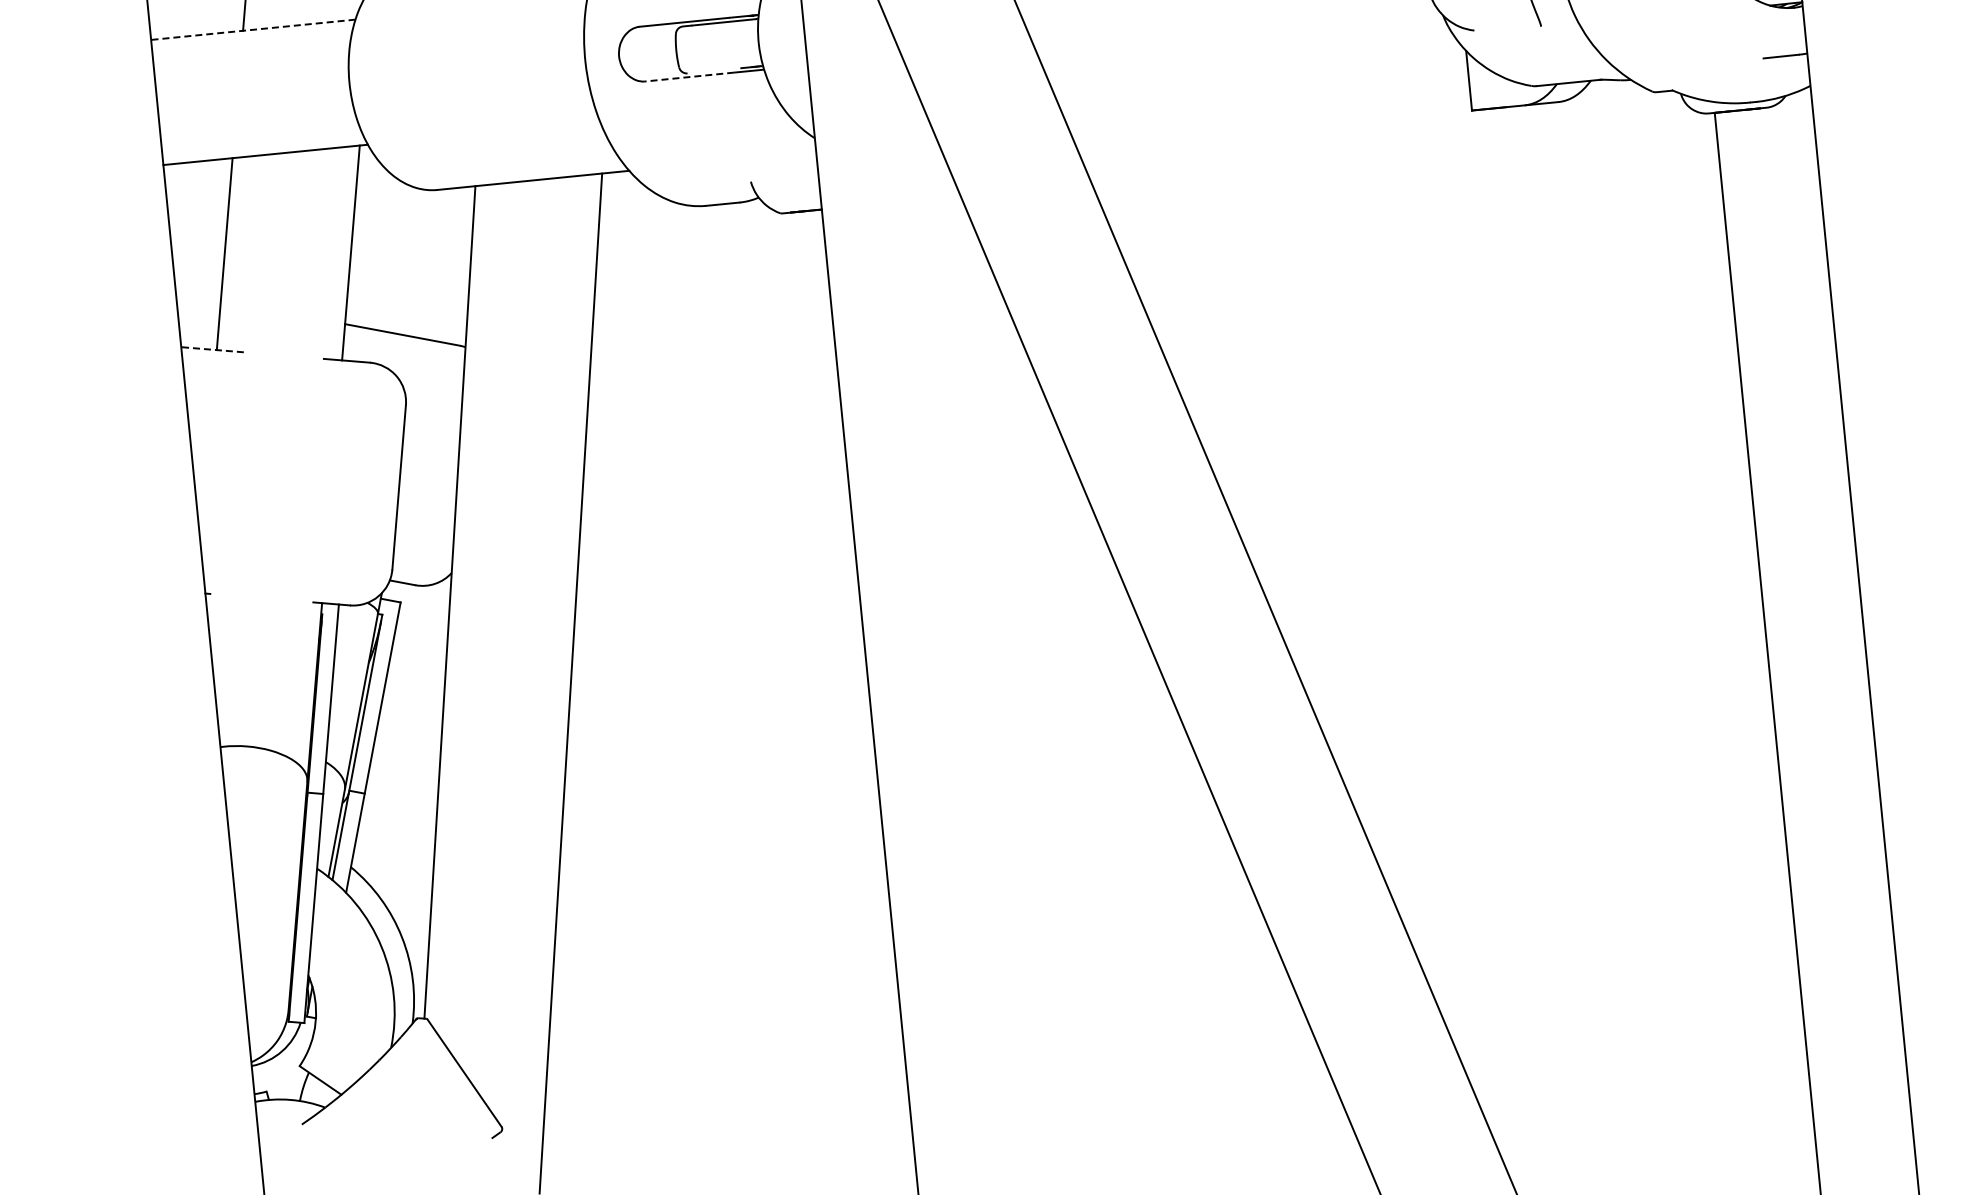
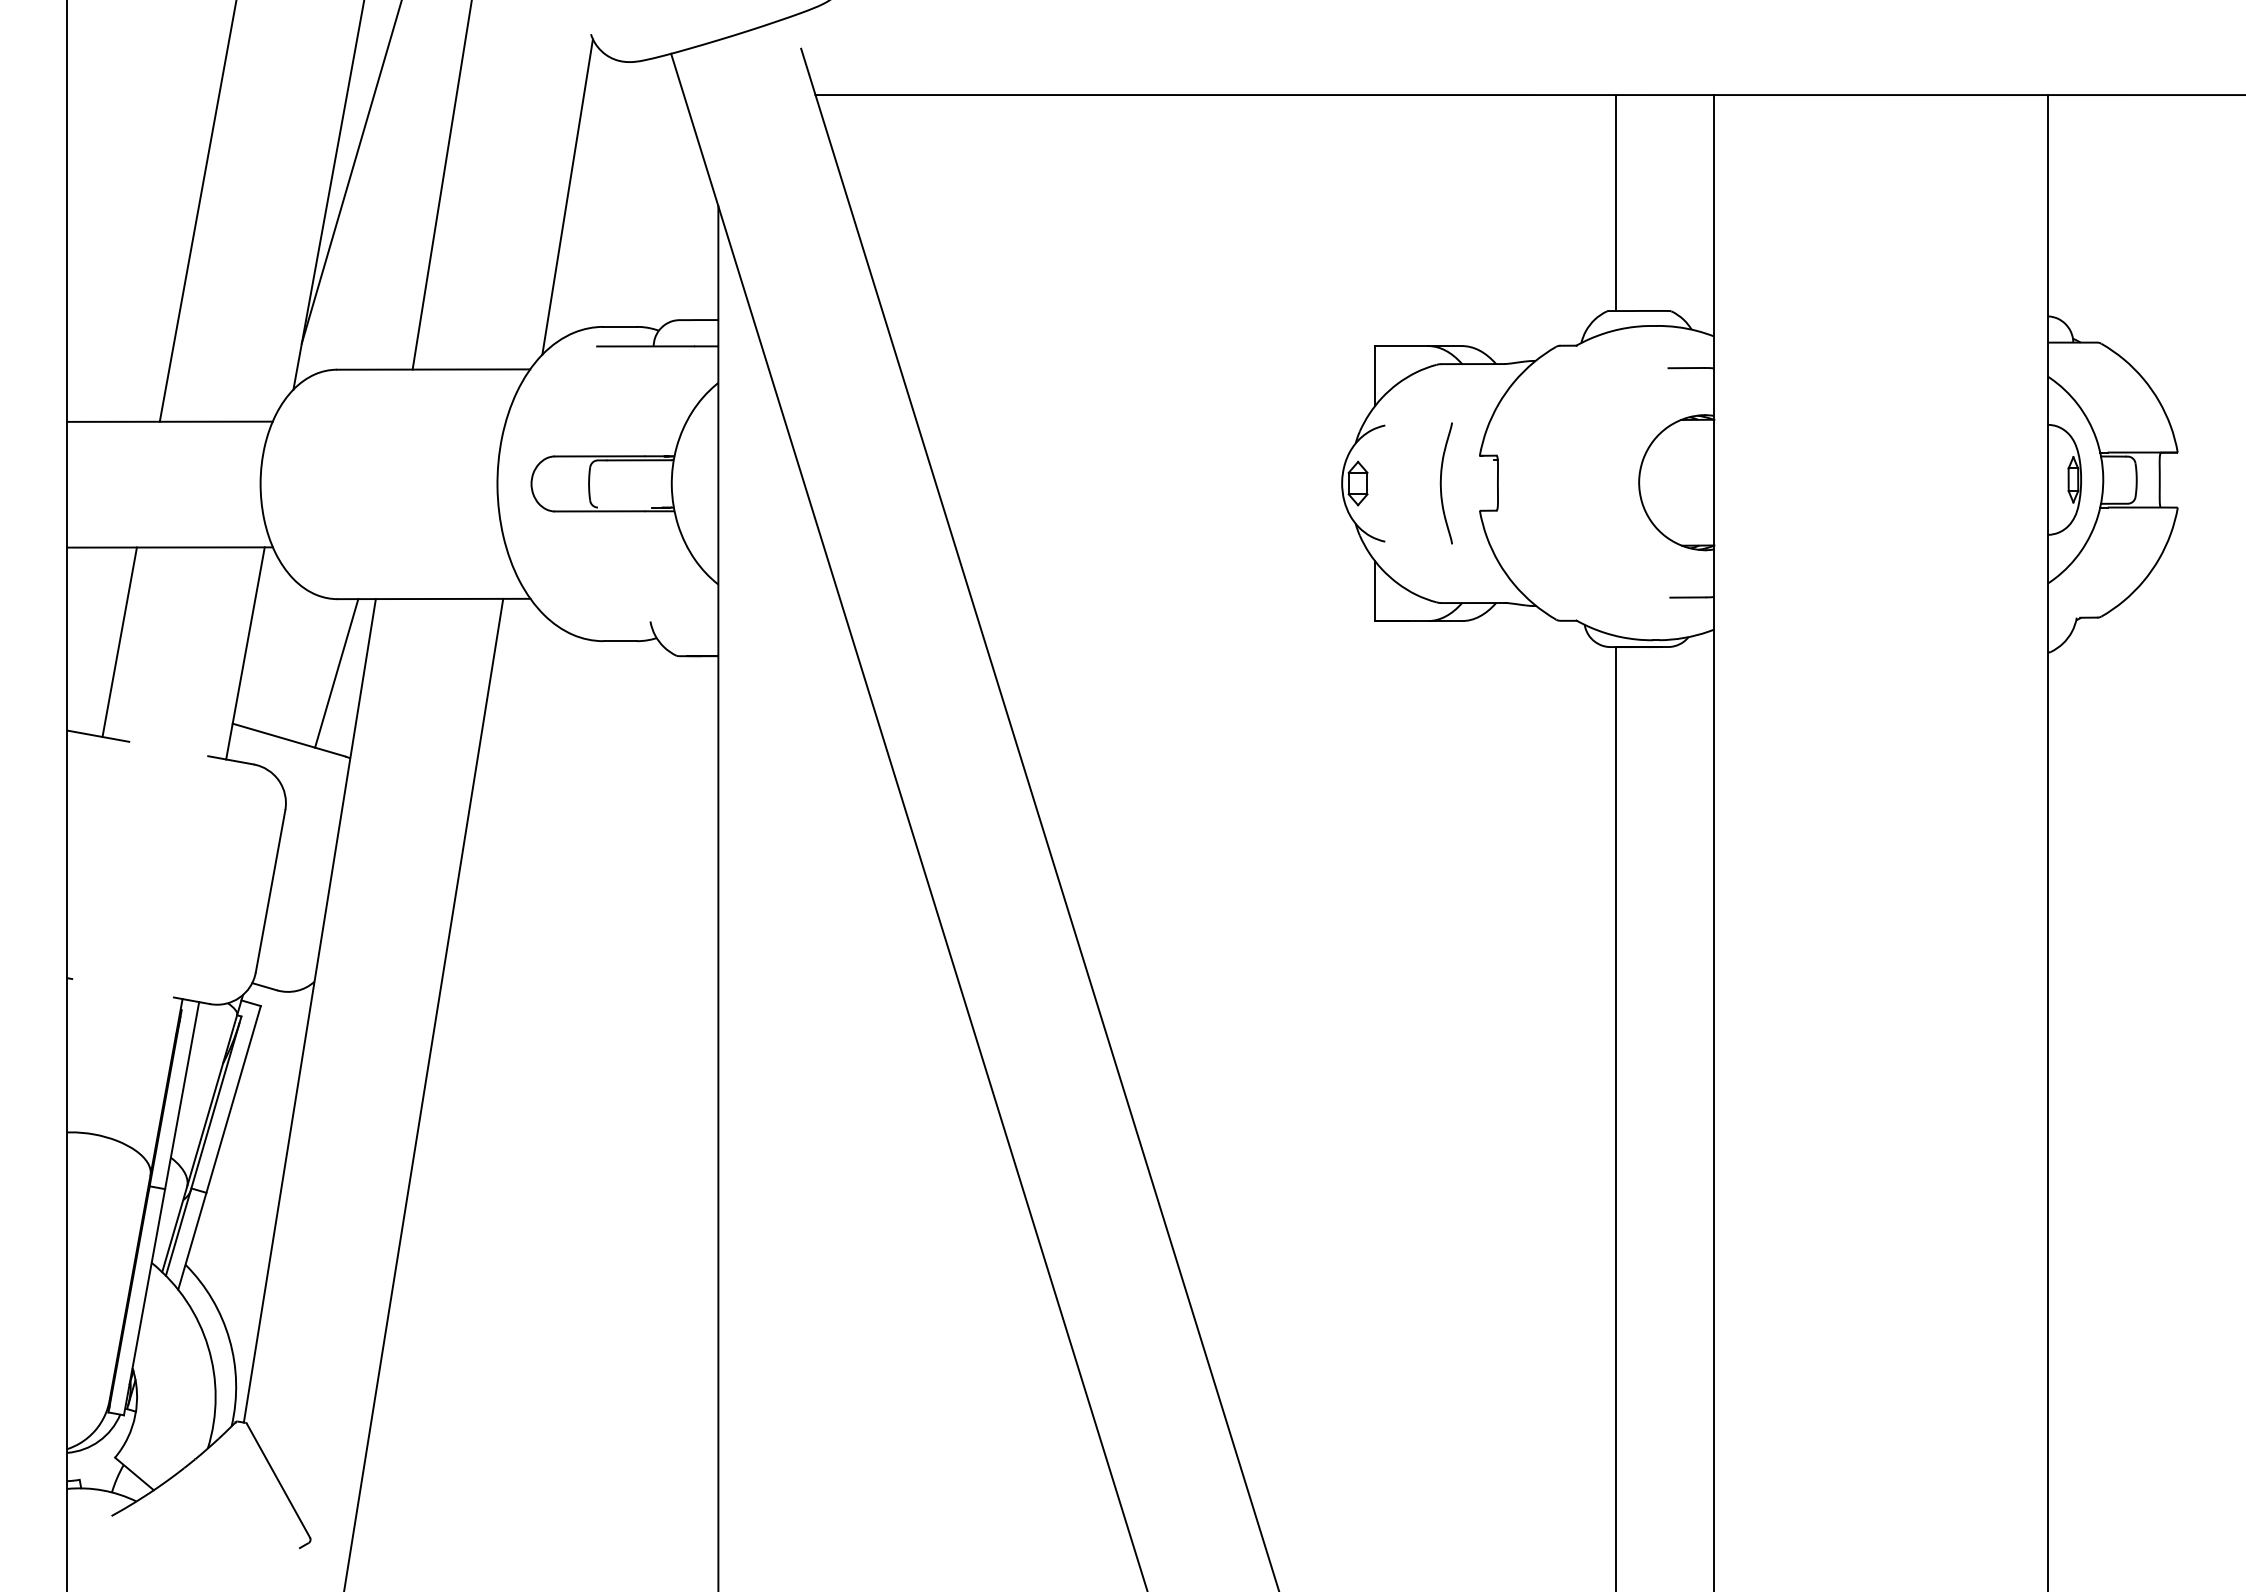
line: (253, 29) -> (170, 421), dashed -> solid
line: (689, 77) -> (599, 511), dashed -> solid
line: (443, 264) -> (336, 673), added
line: (213, 349) -> (99, 736), dashed -> solid

